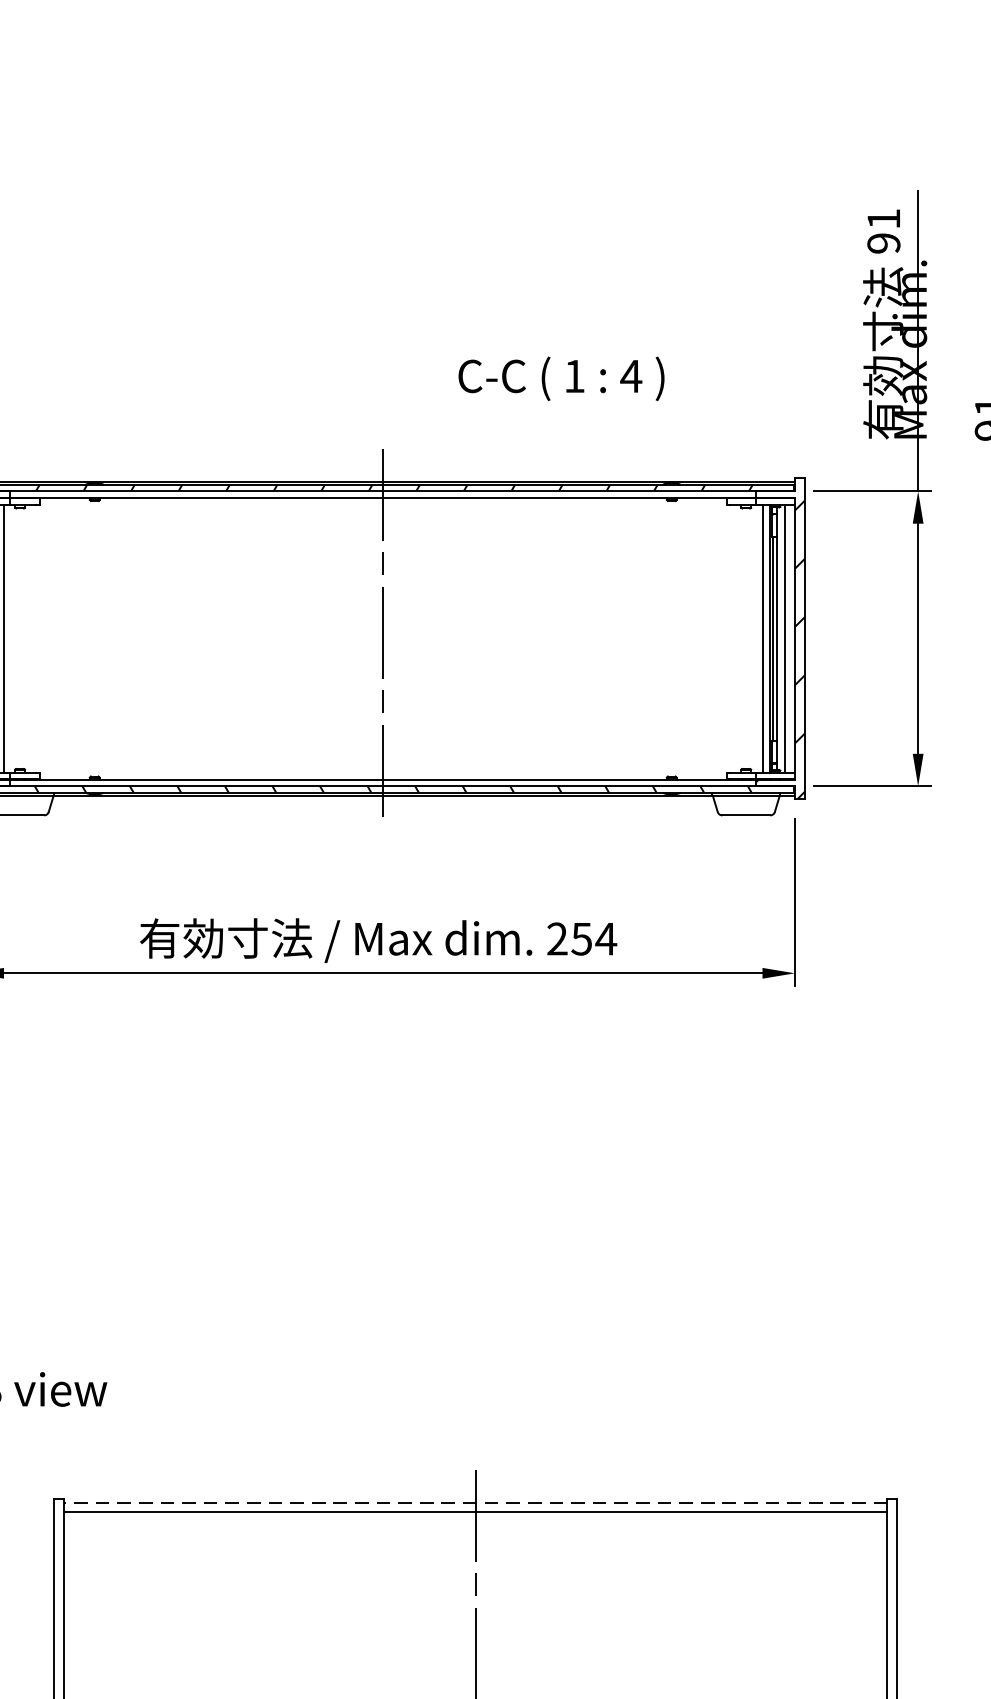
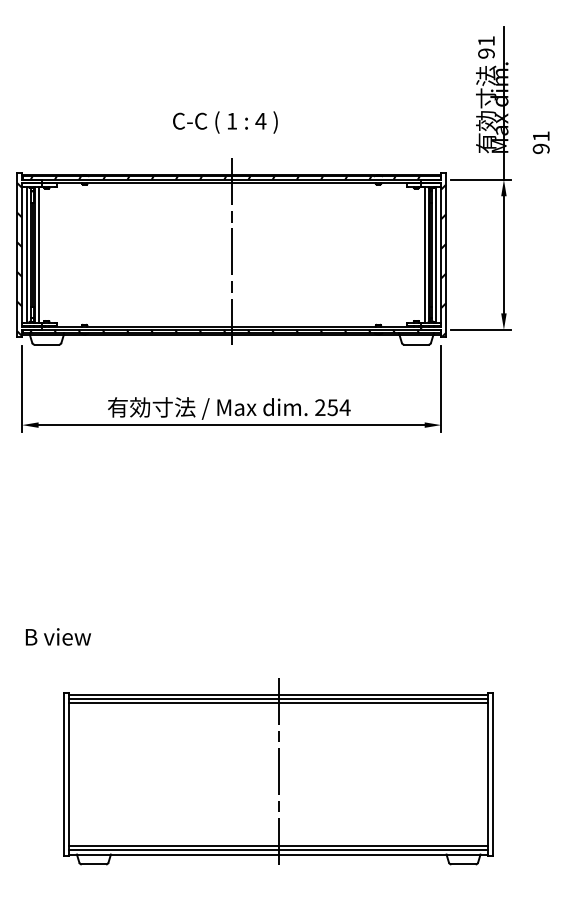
text: (561, 378) -> (225, 122), moved
line: (475, 1502) -> (278, 694), dashed -> solid
line: (475, 1518) -> (278, 702), added

